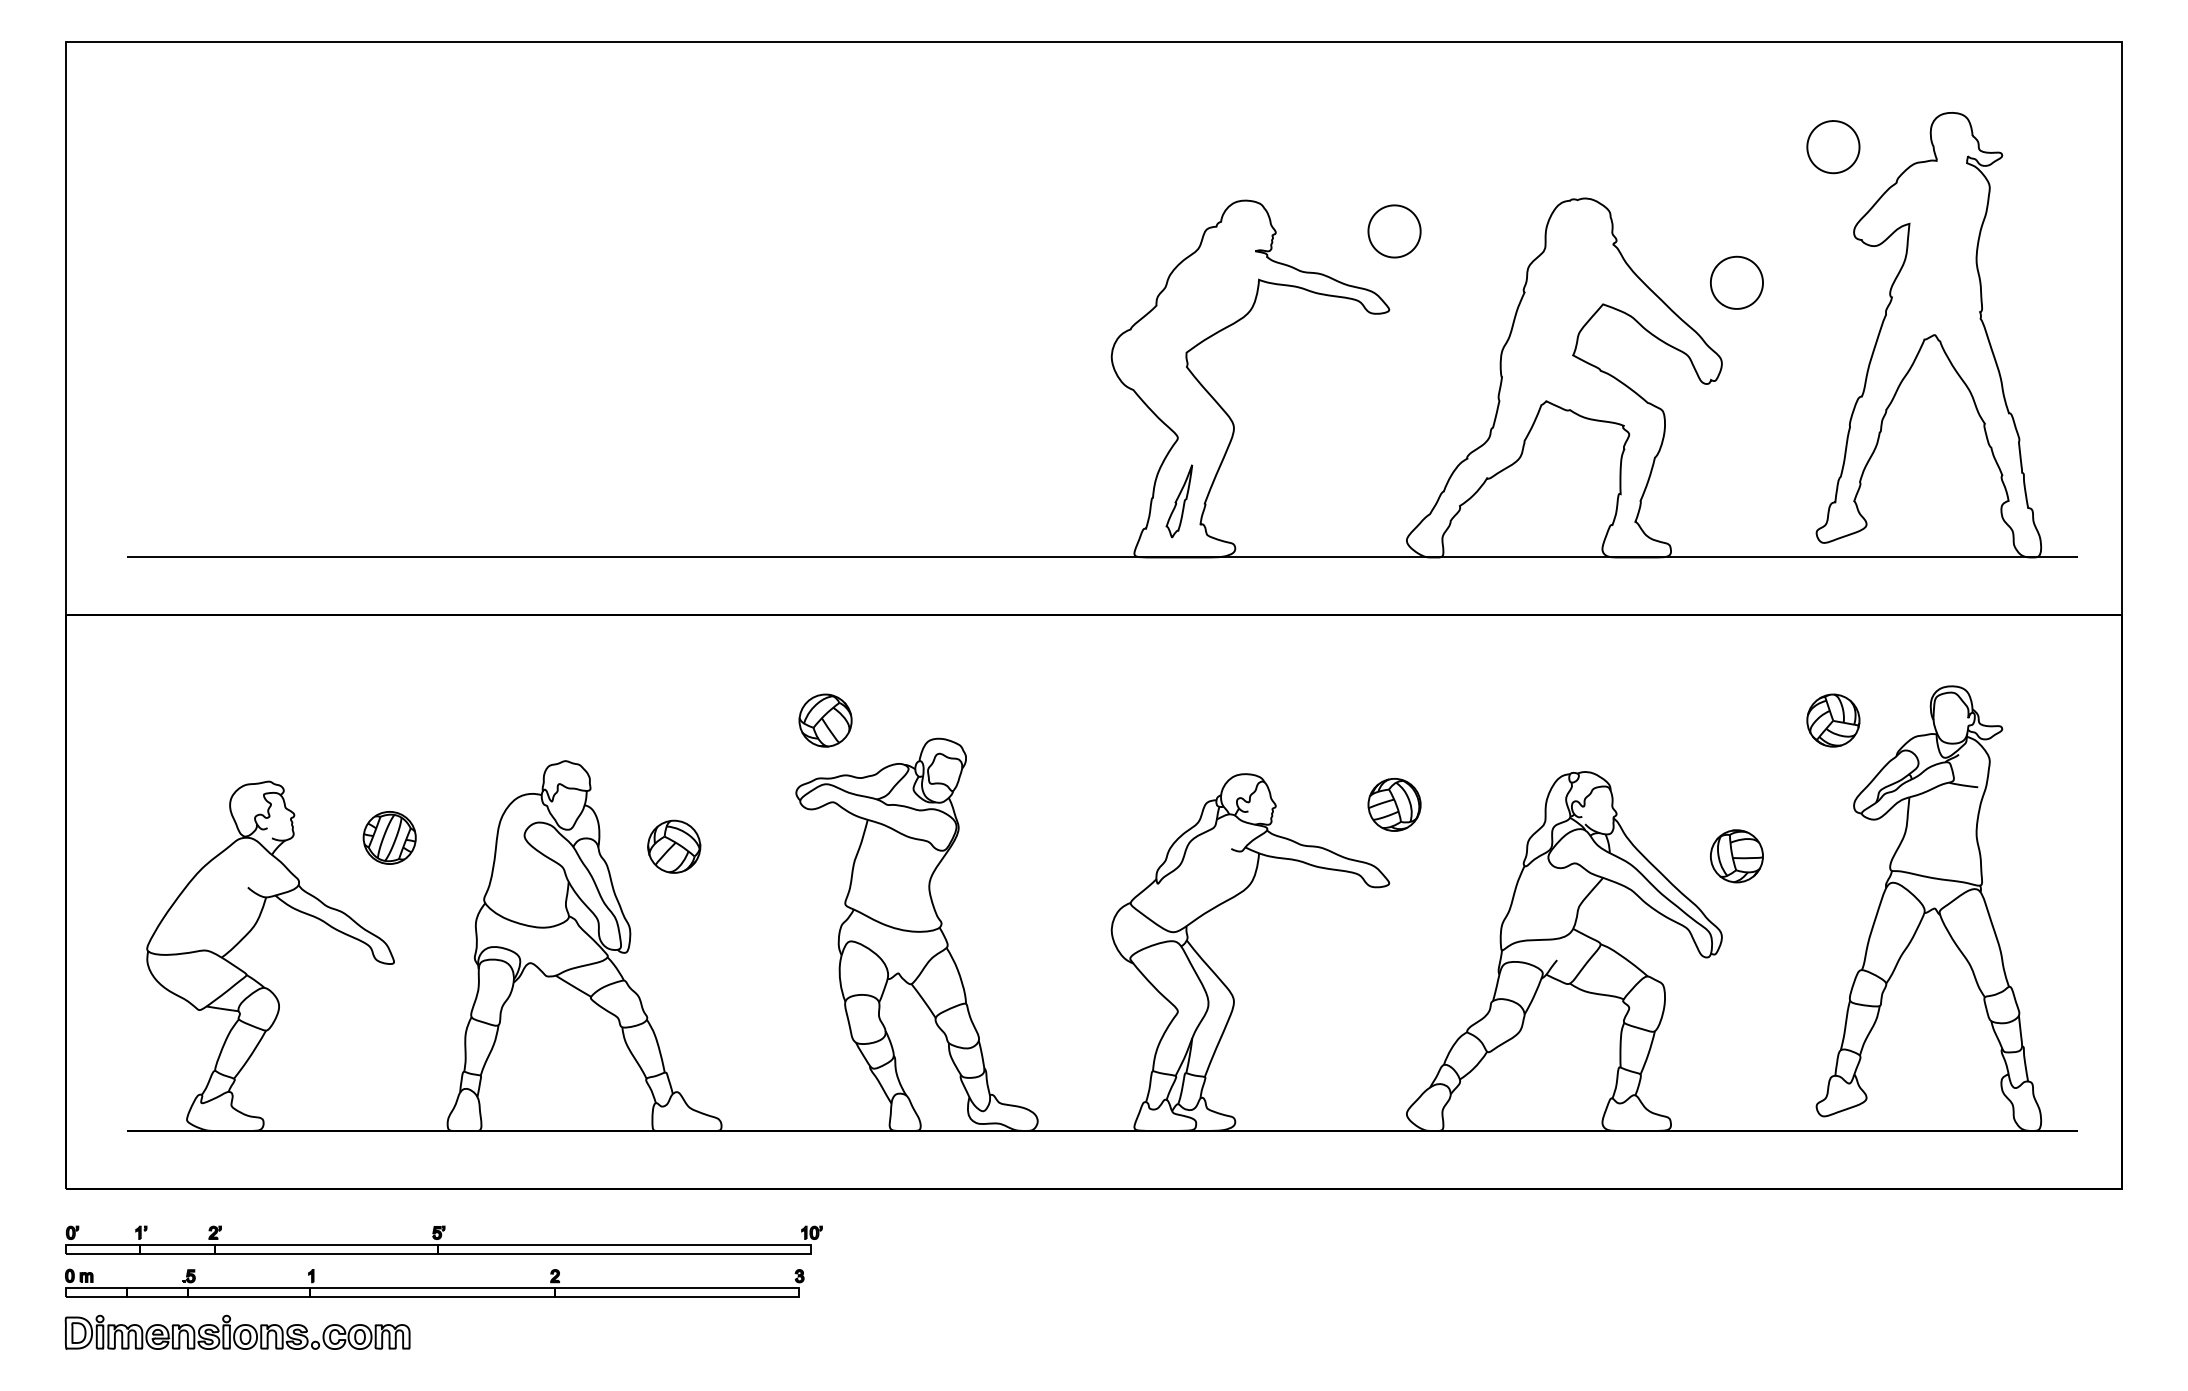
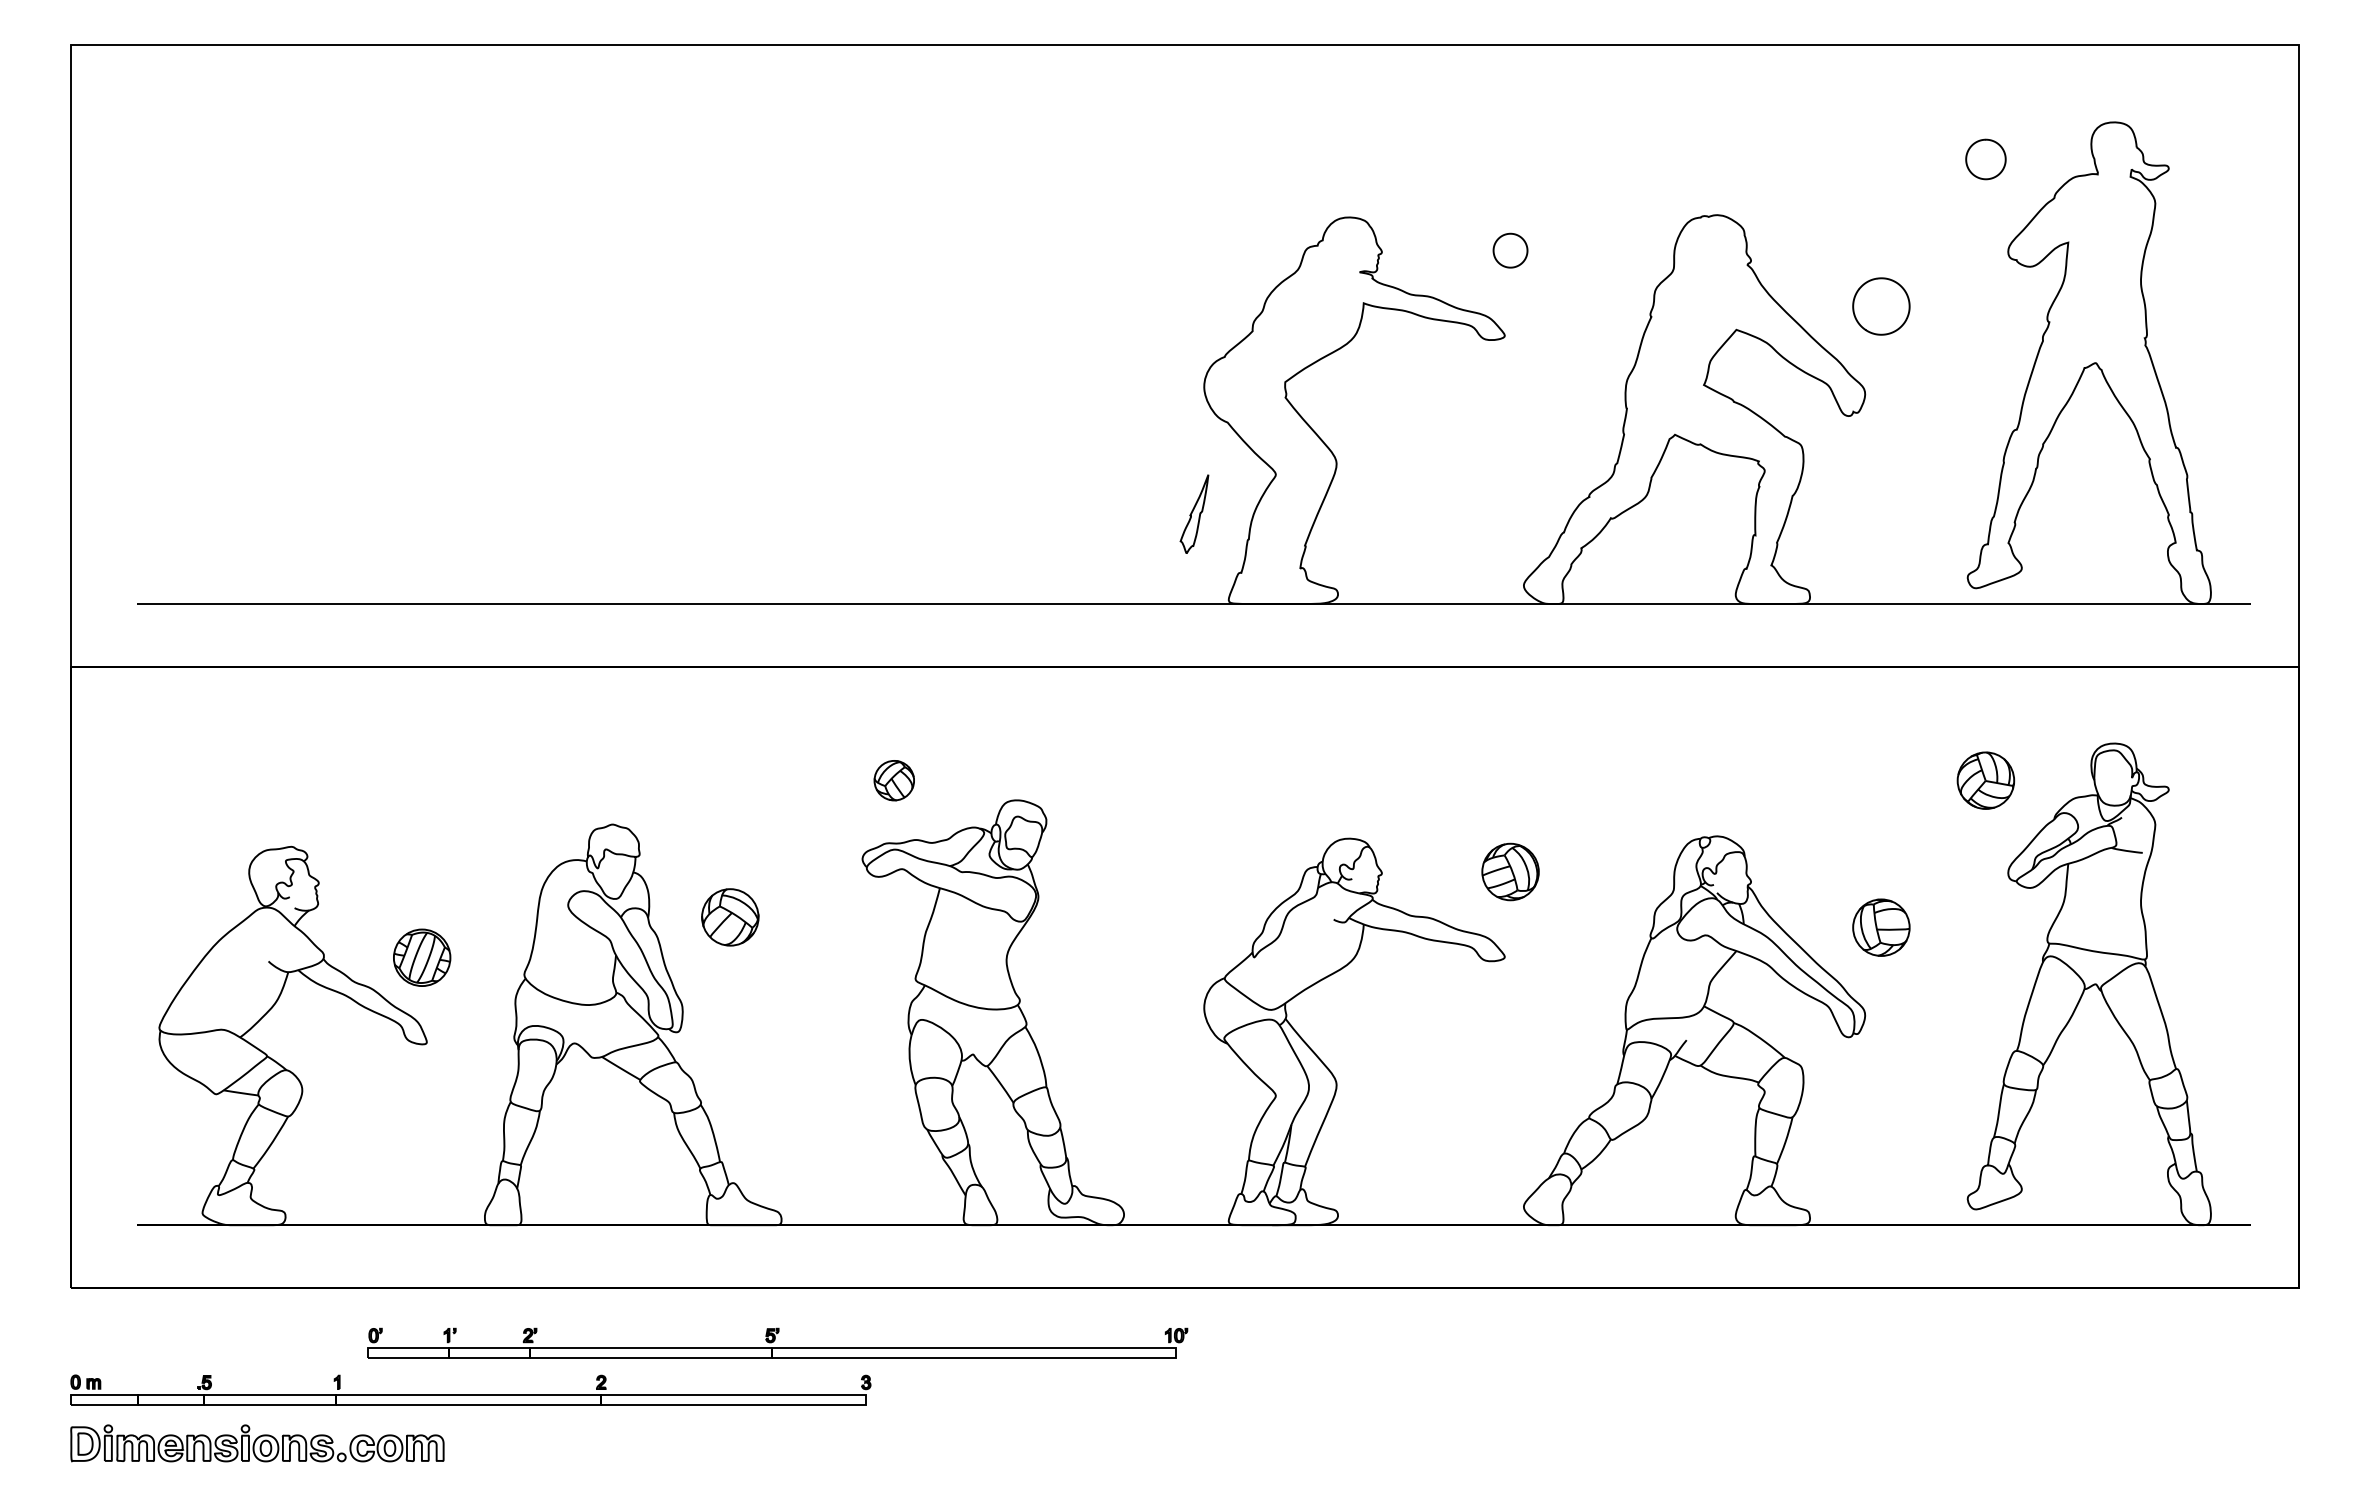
part: (1833, 147) -> (1985, 159), size x0.7
part: (1394, 231) -> (1510, 250), size x0.6
part: (1179, 500) -> (1194, 513), moved
part: (825, 720) -> (894, 780), size x0.7
part: (390, 837) -> (422, 957), moved
part: (443, 1239) -> (777, 1342), moved

